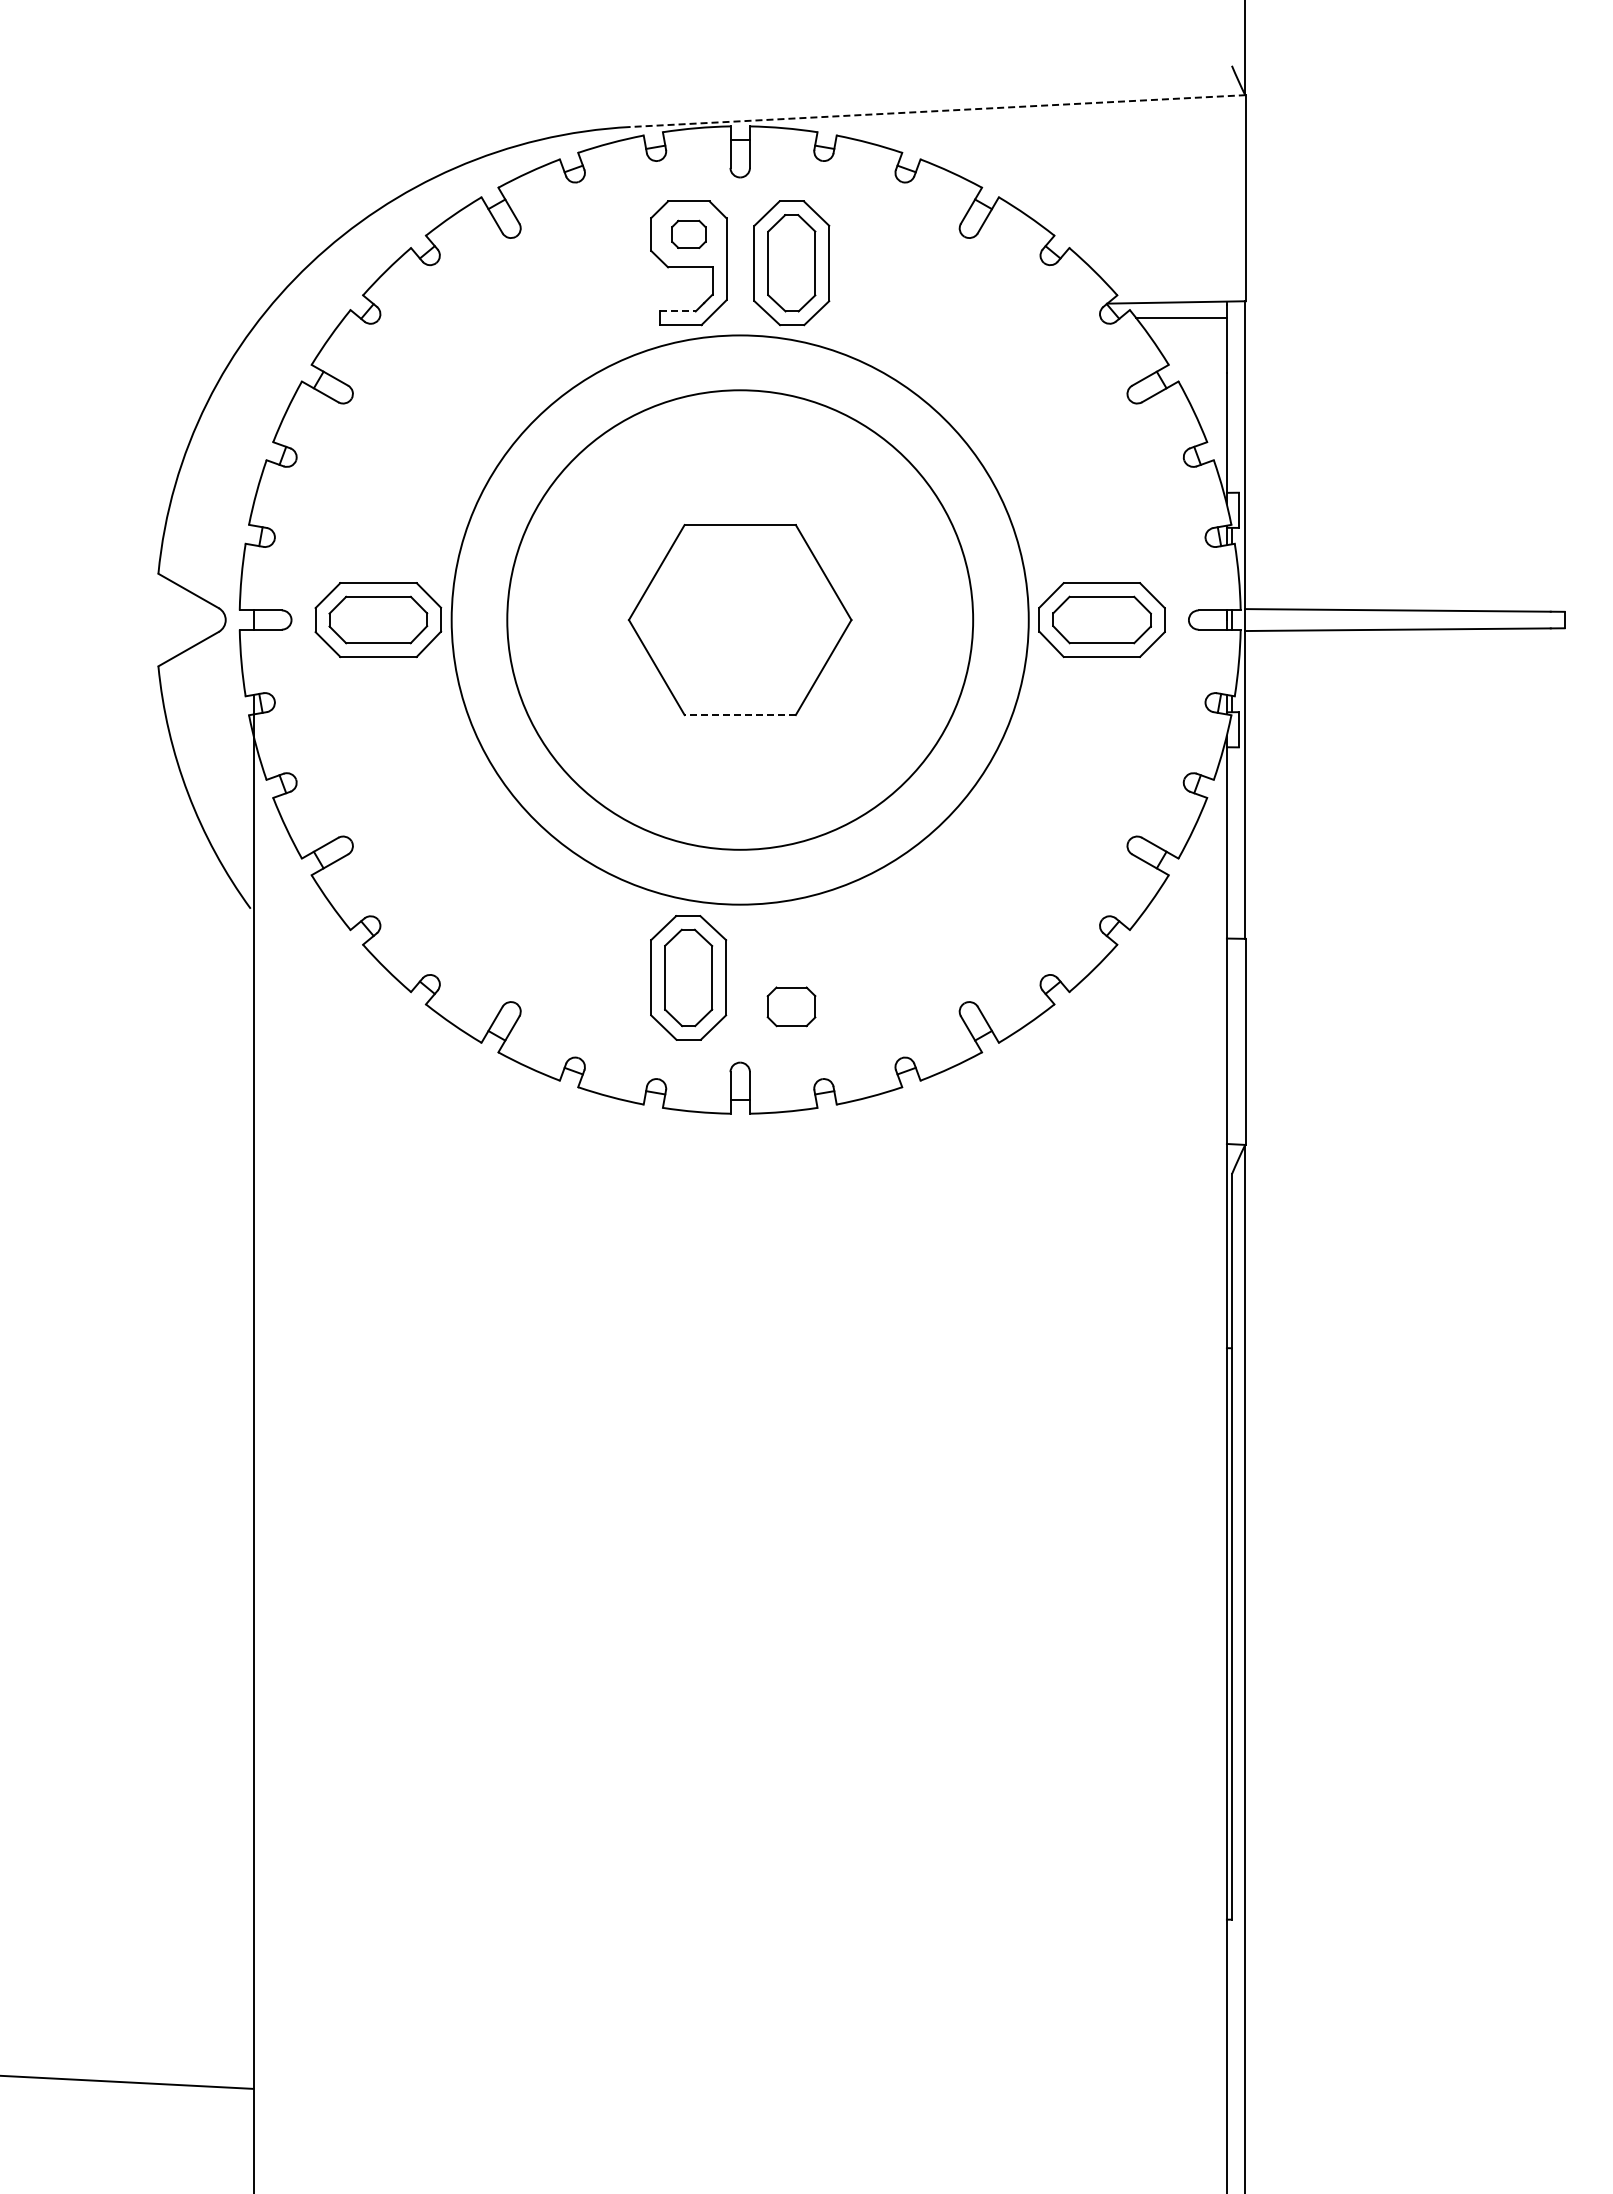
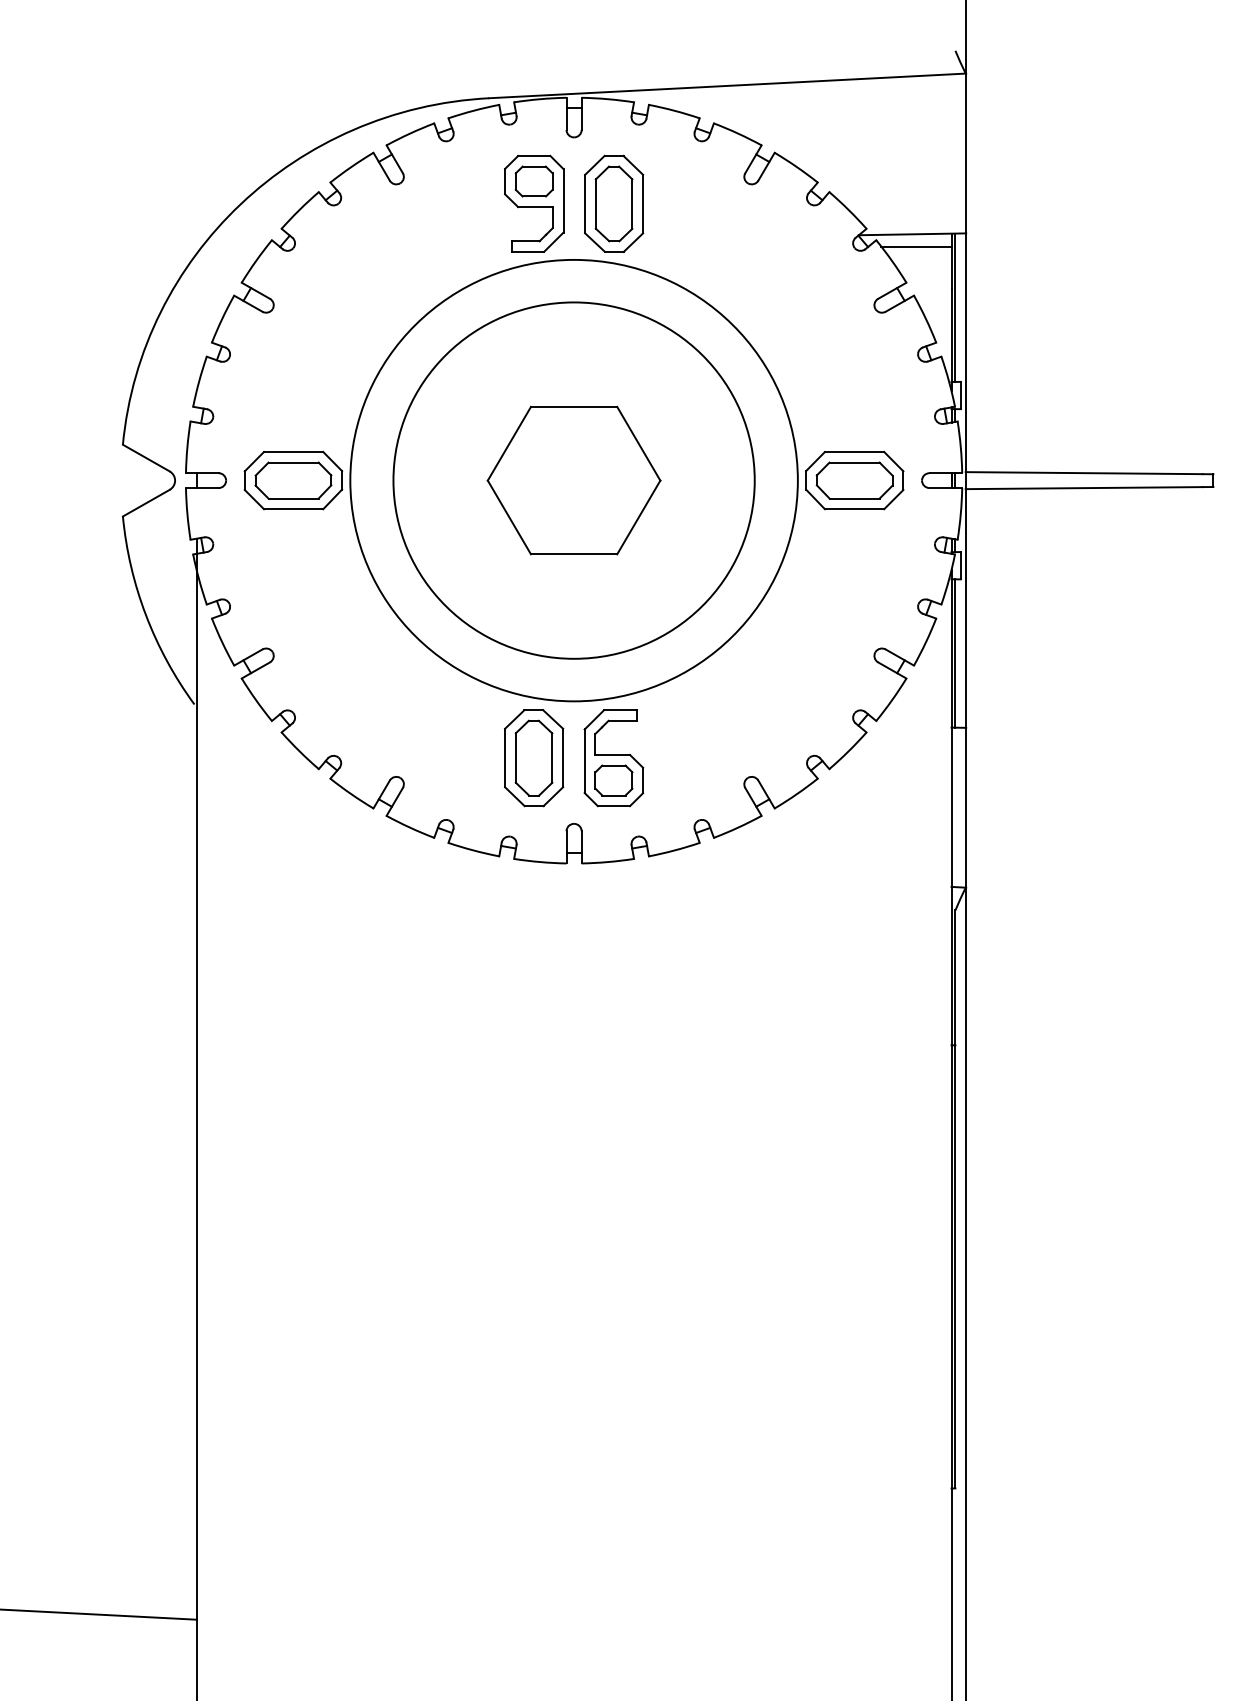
line: (937, 111) -> (727, 86), dashed -> solid
part: (688, 234) -> (533, 181), size x1.43
line: (678, 311) -> (526, 241), dashed -> solid
line: (1231, 396) -> (955, 307), added
line: (740, 715) -> (574, 554), dashed -> solid
line: (1231, 842) -> (955, 653), added
part: (791, 977) -> (613, 757), added

